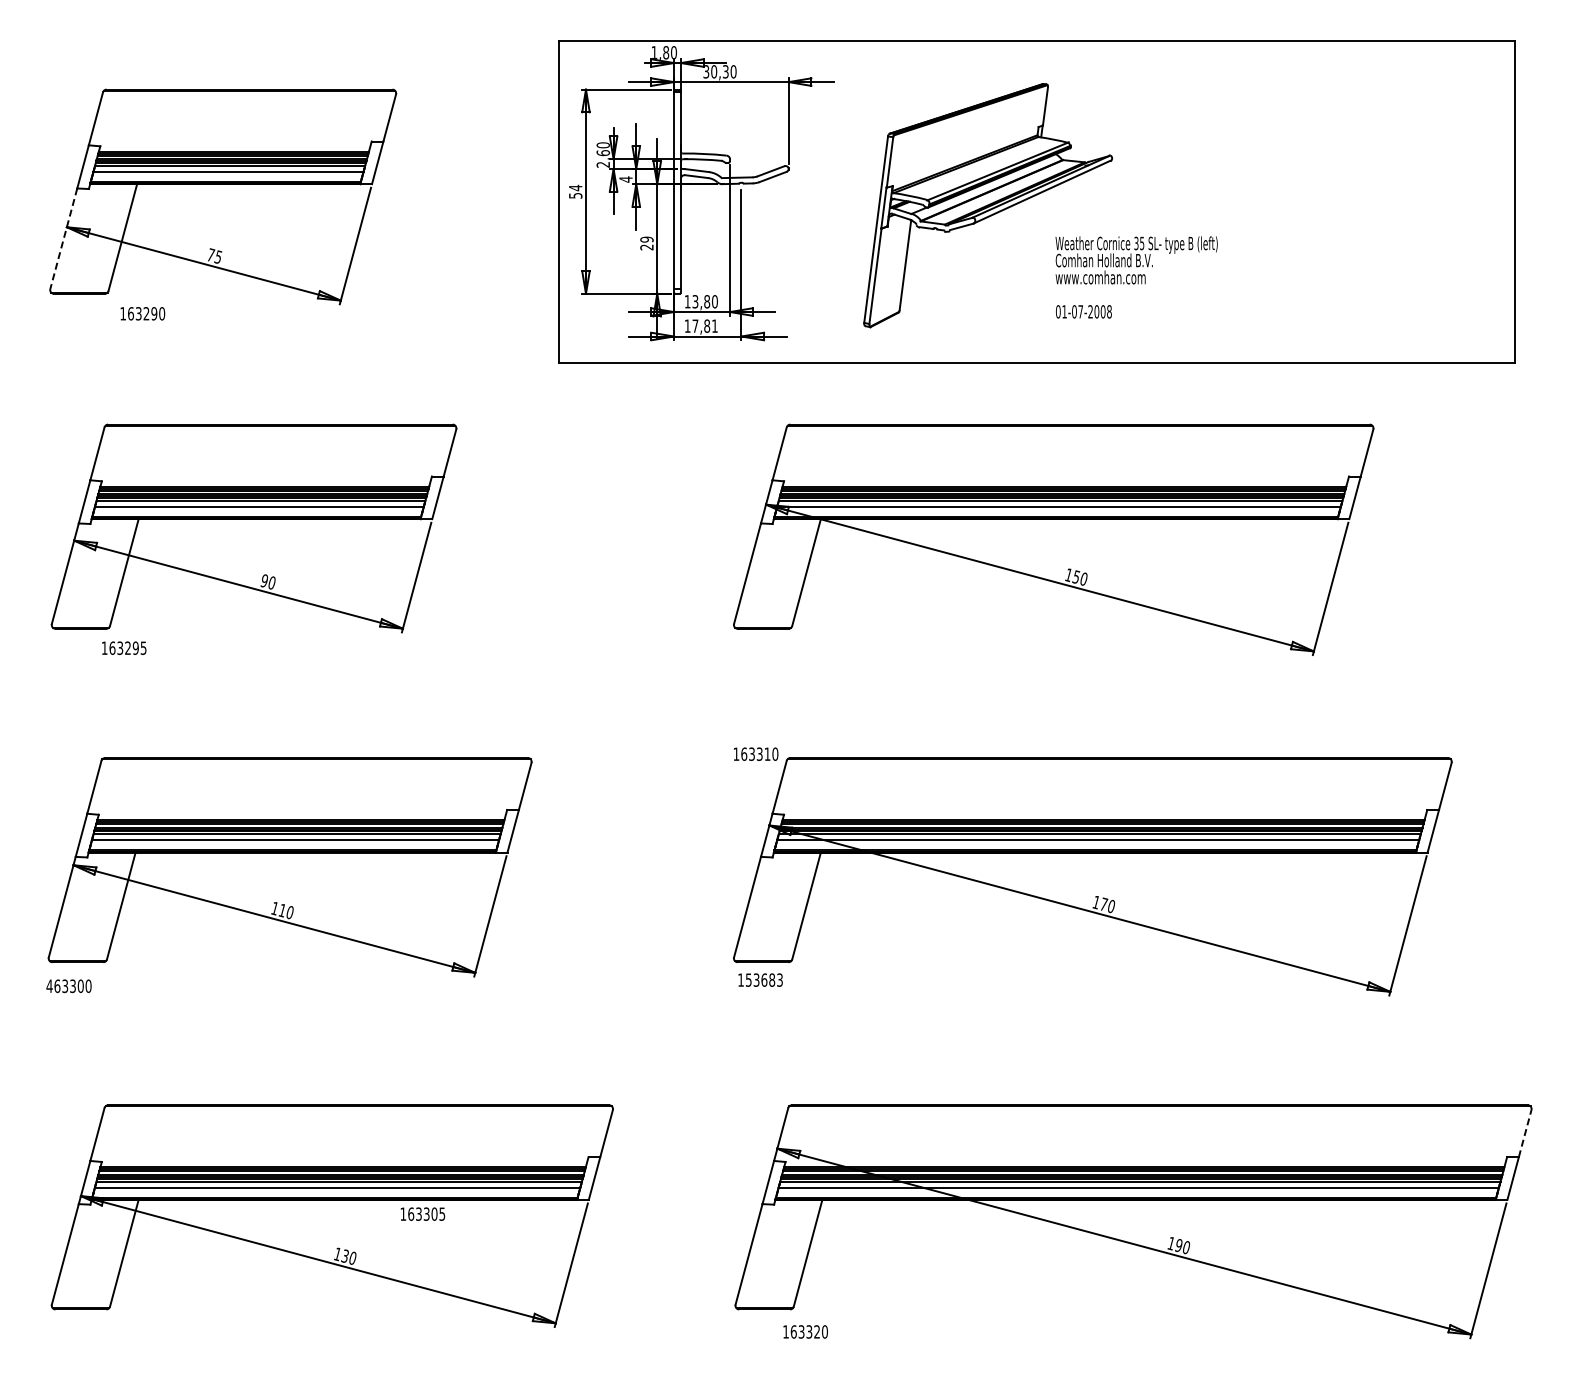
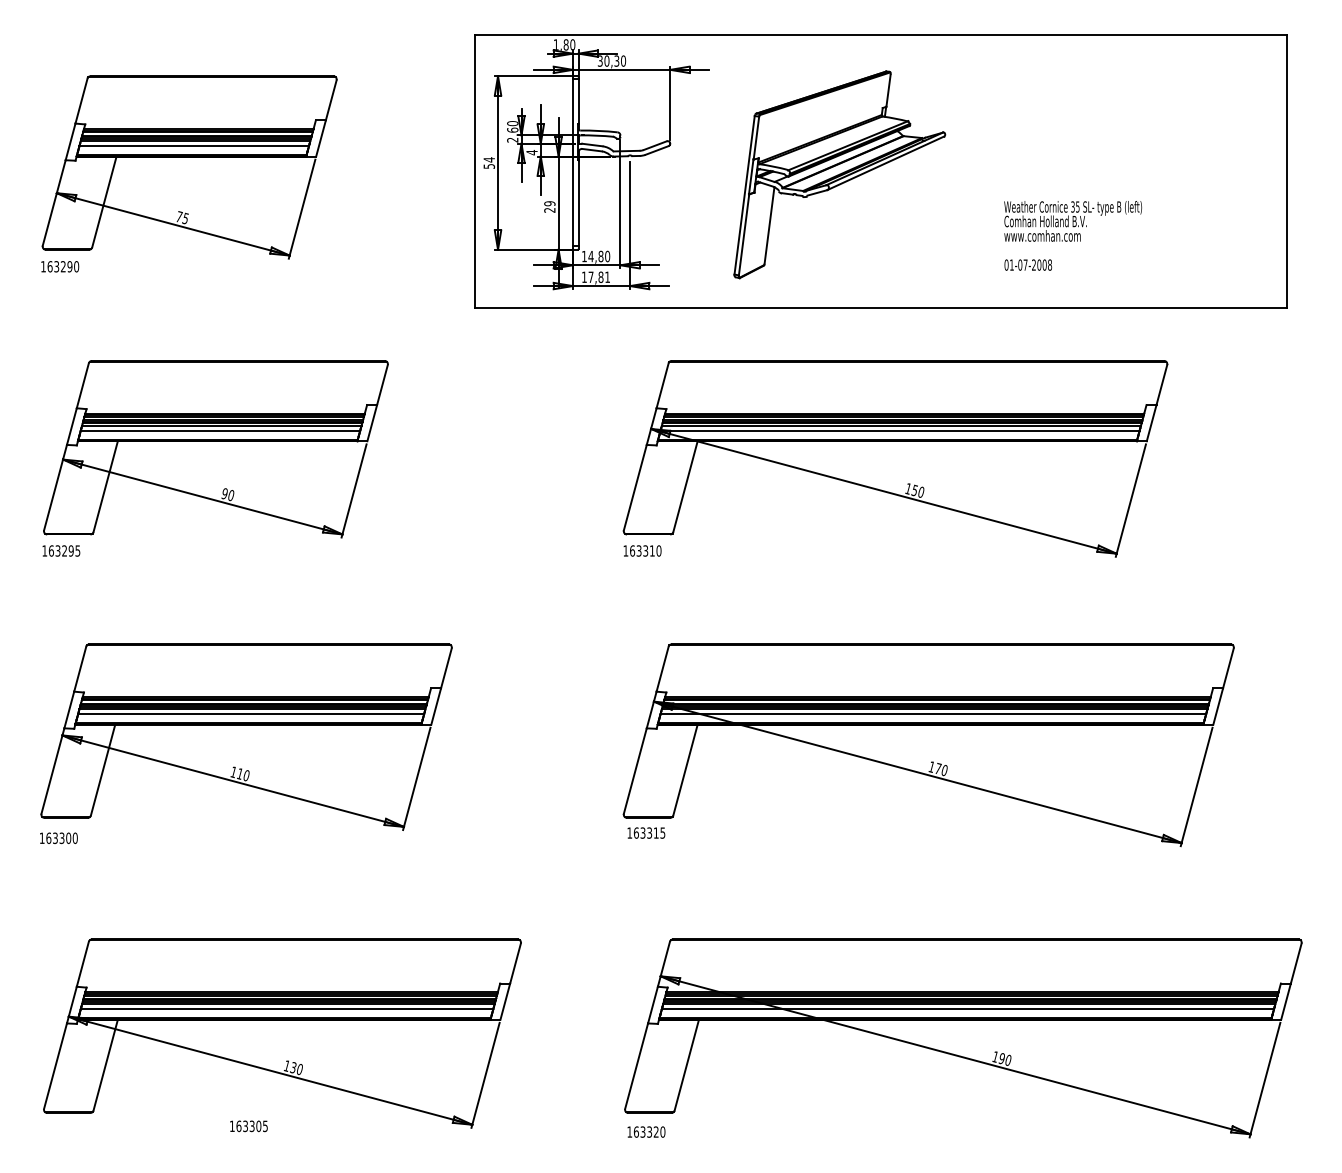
line: (63, 239) -> (53, 203), dashed -> solid
text: (1136, 277) -> (1073, 235), moved
text: (695, 301) -> (591, 256), 13,80 -> 14,80
text: (142, 313) -> (59, 266), moved
text: (124, 647) -> (61, 550), moved
text: (756, 753) -> (642, 550), moved
text: (763, 979) -> (648, 832), 153683 -> 163315
text: (49, 985) -> (42, 837), 463300 -> 163300
line: (1525, 1133) -> (1296, 963), dashed -> solid
text: (422, 1213) -> (248, 1125), moved
text: (805, 1331) -> (646, 1131), moved

